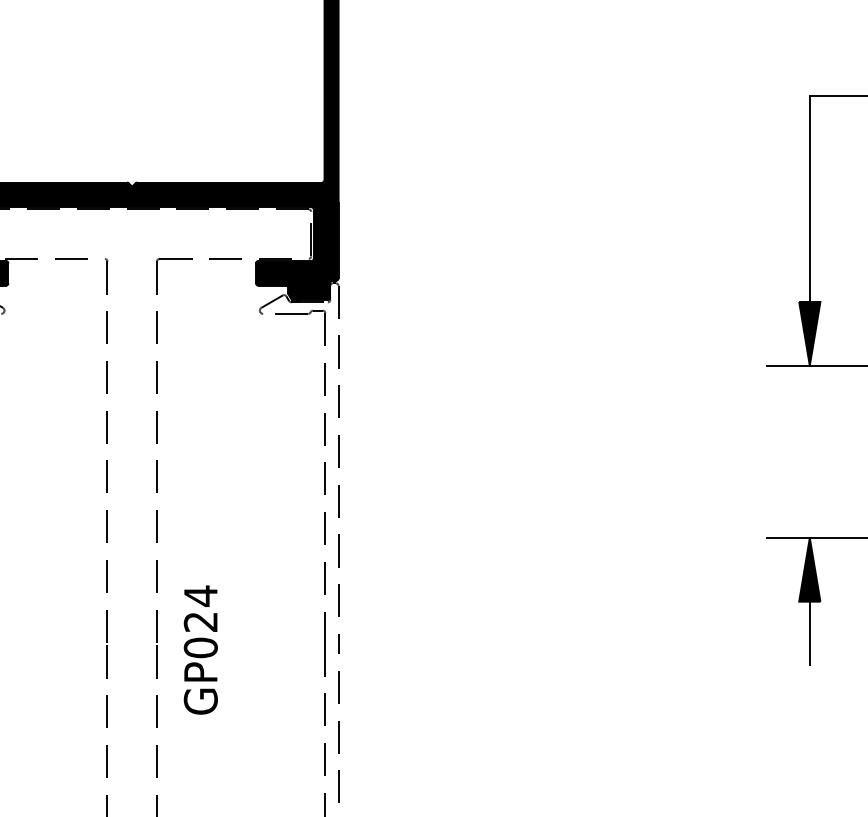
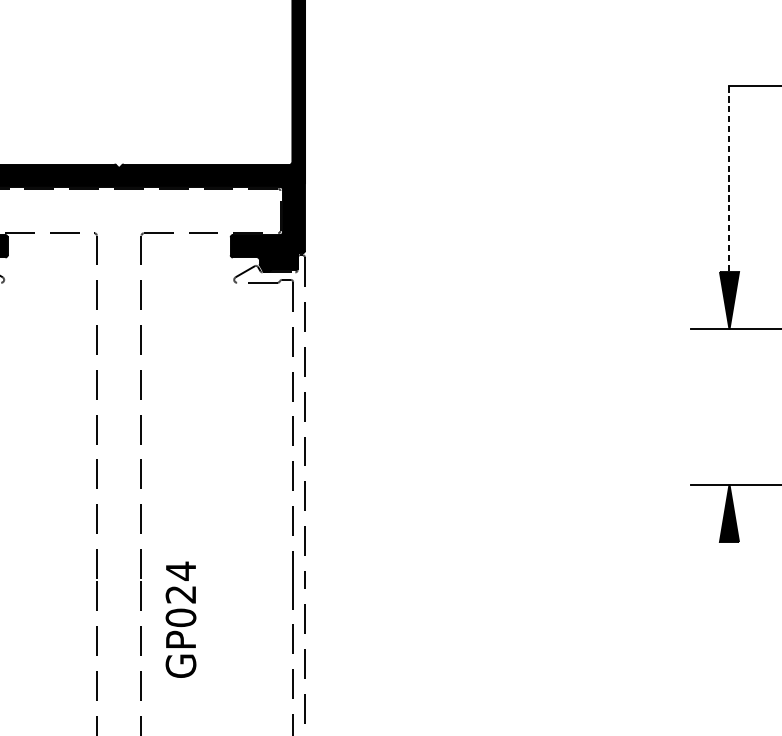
line: (809, 199) -> (729, 179), solid -> dashed
line: (809, 633) -> (729, 570), removed
text: (200, 649) -> (180, 619), moved

